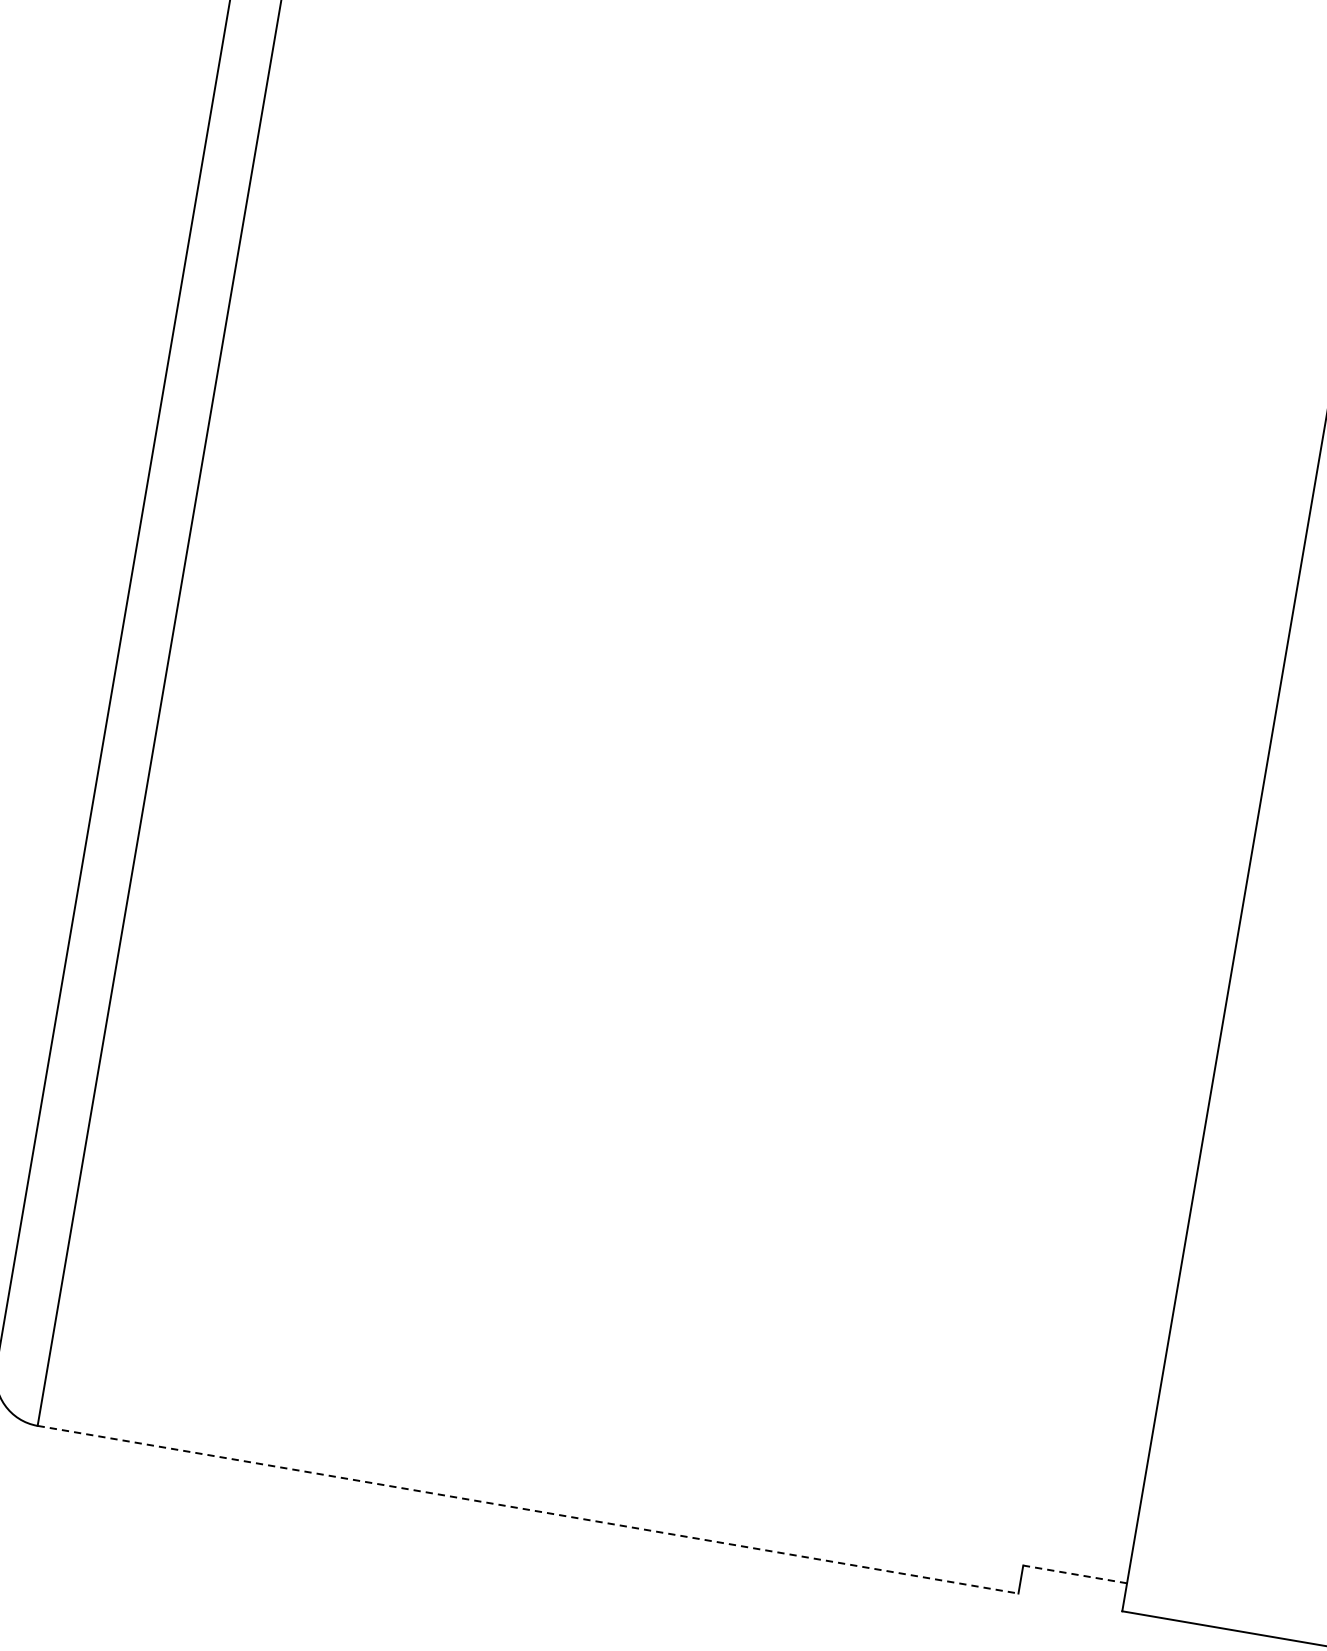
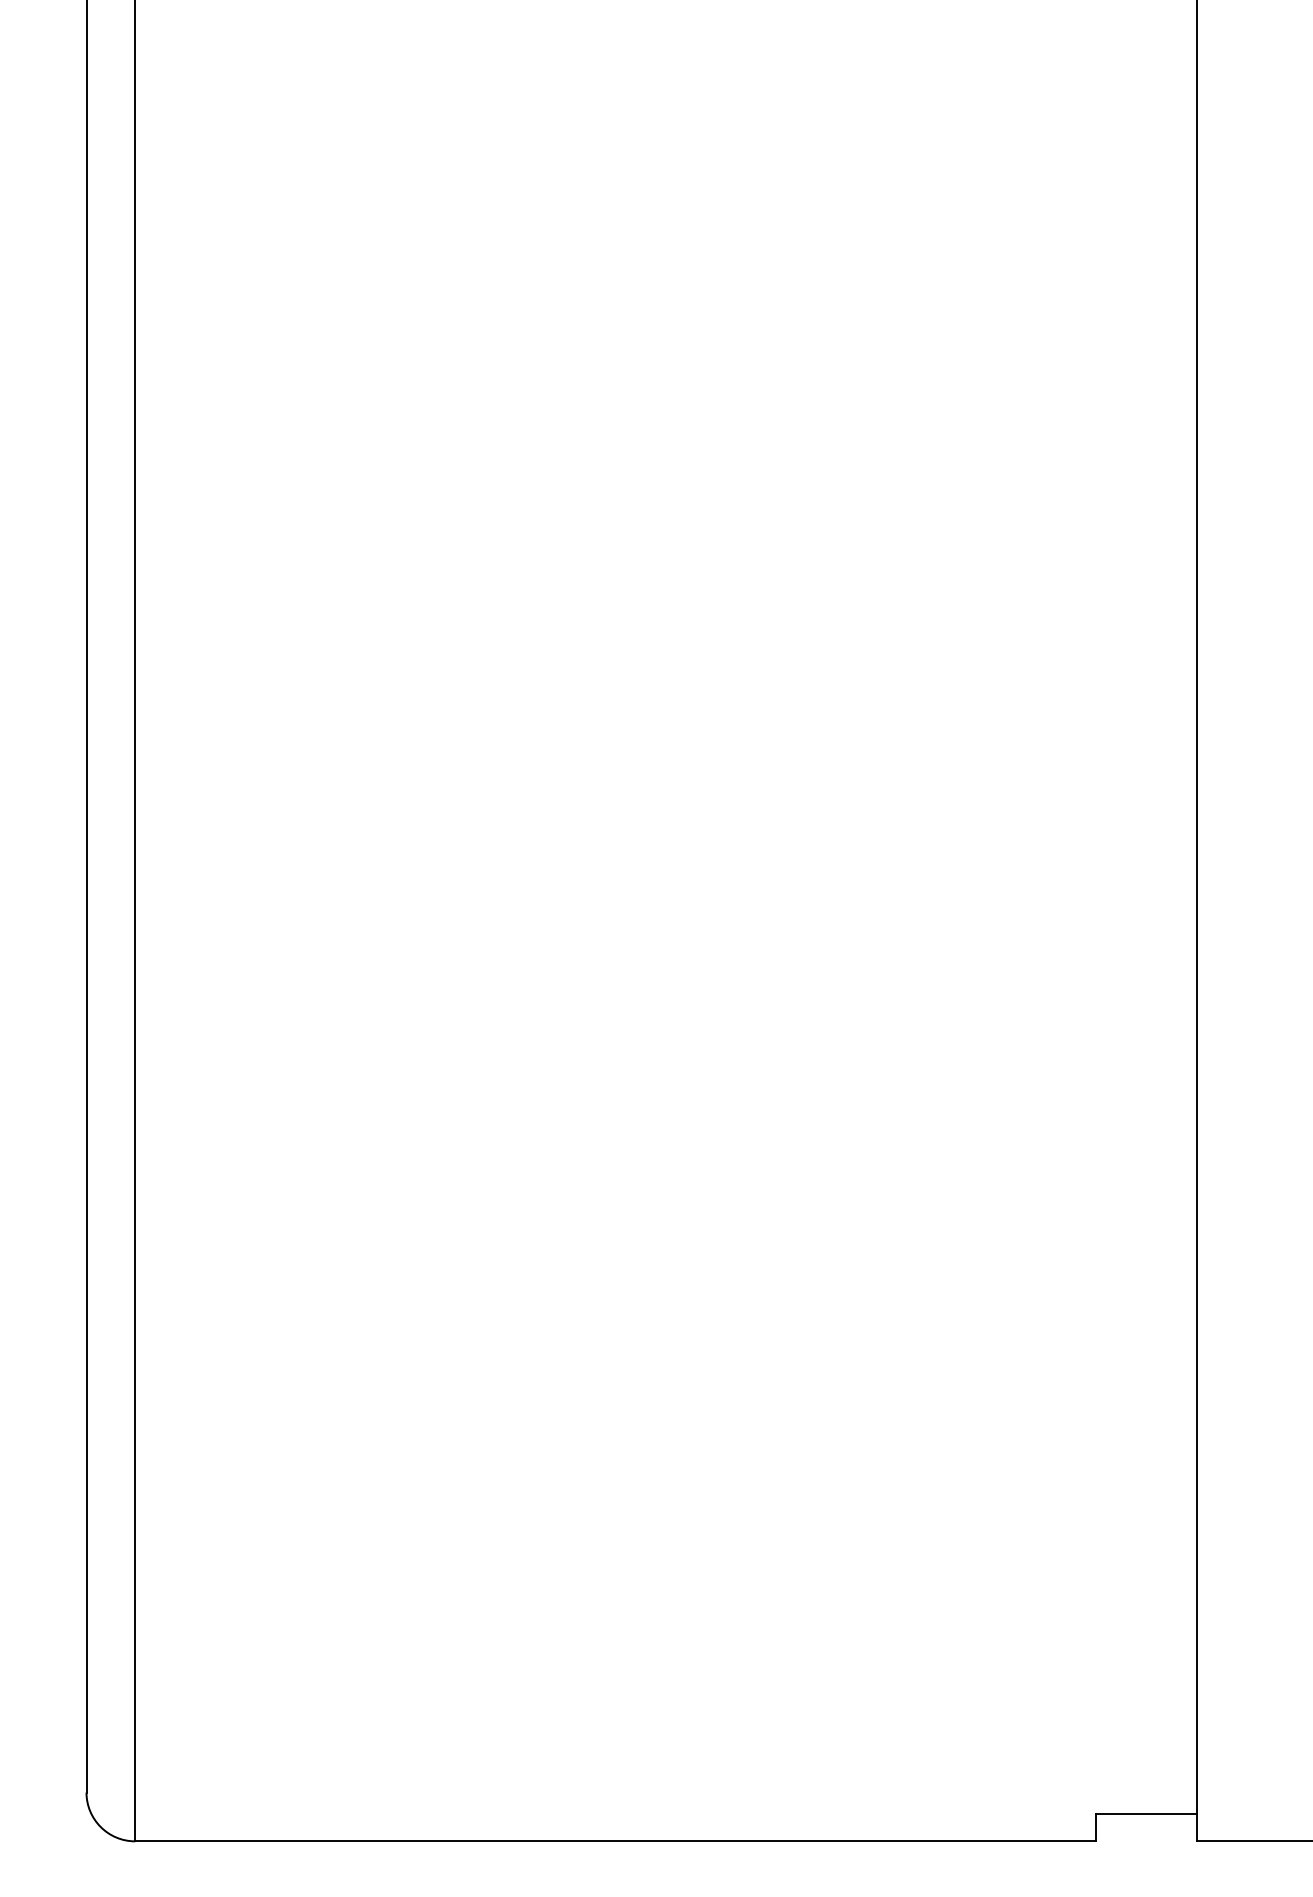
line: (529, 1510) -> (616, 1841), dashed -> solid
line: (1075, 1573) -> (1146, 1813), dashed -> solid

